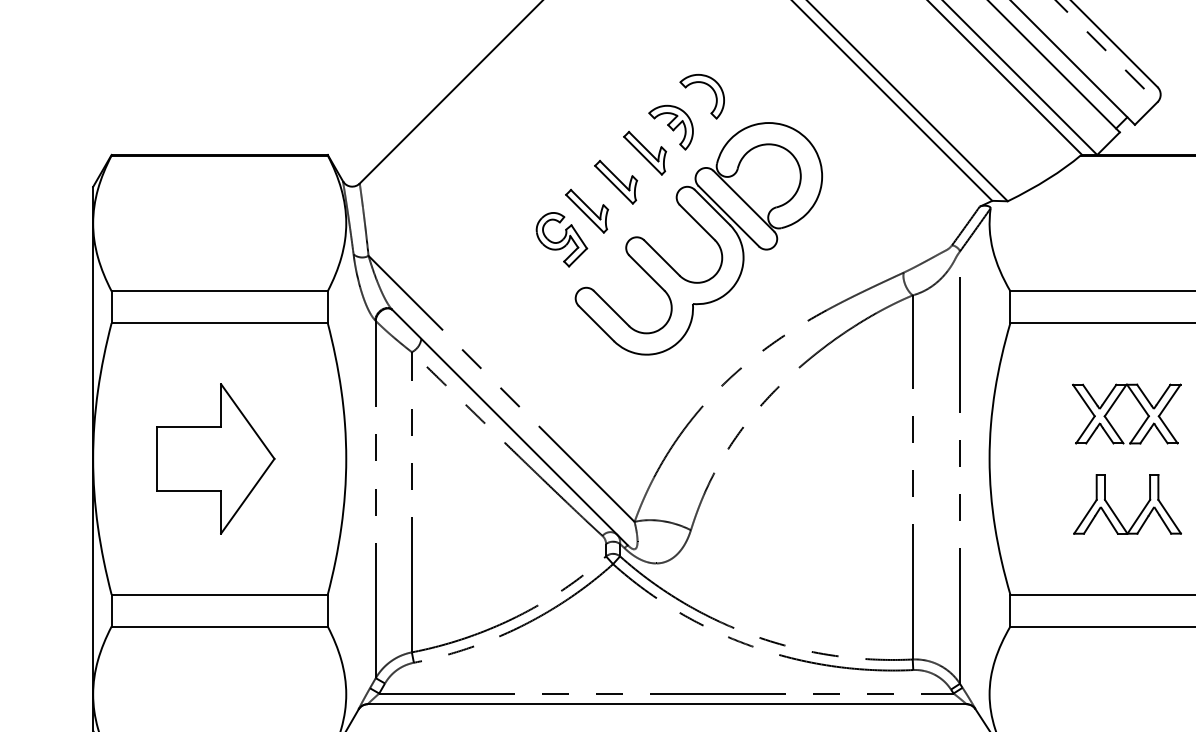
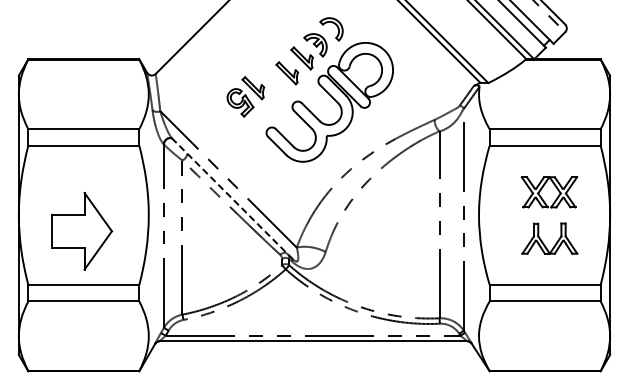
part: (571, 227) -> (245, 96), moved
line: (509, 428) -> (232, 199), solid -> dashed
part: (217, 457) -> (82, 230), moved

